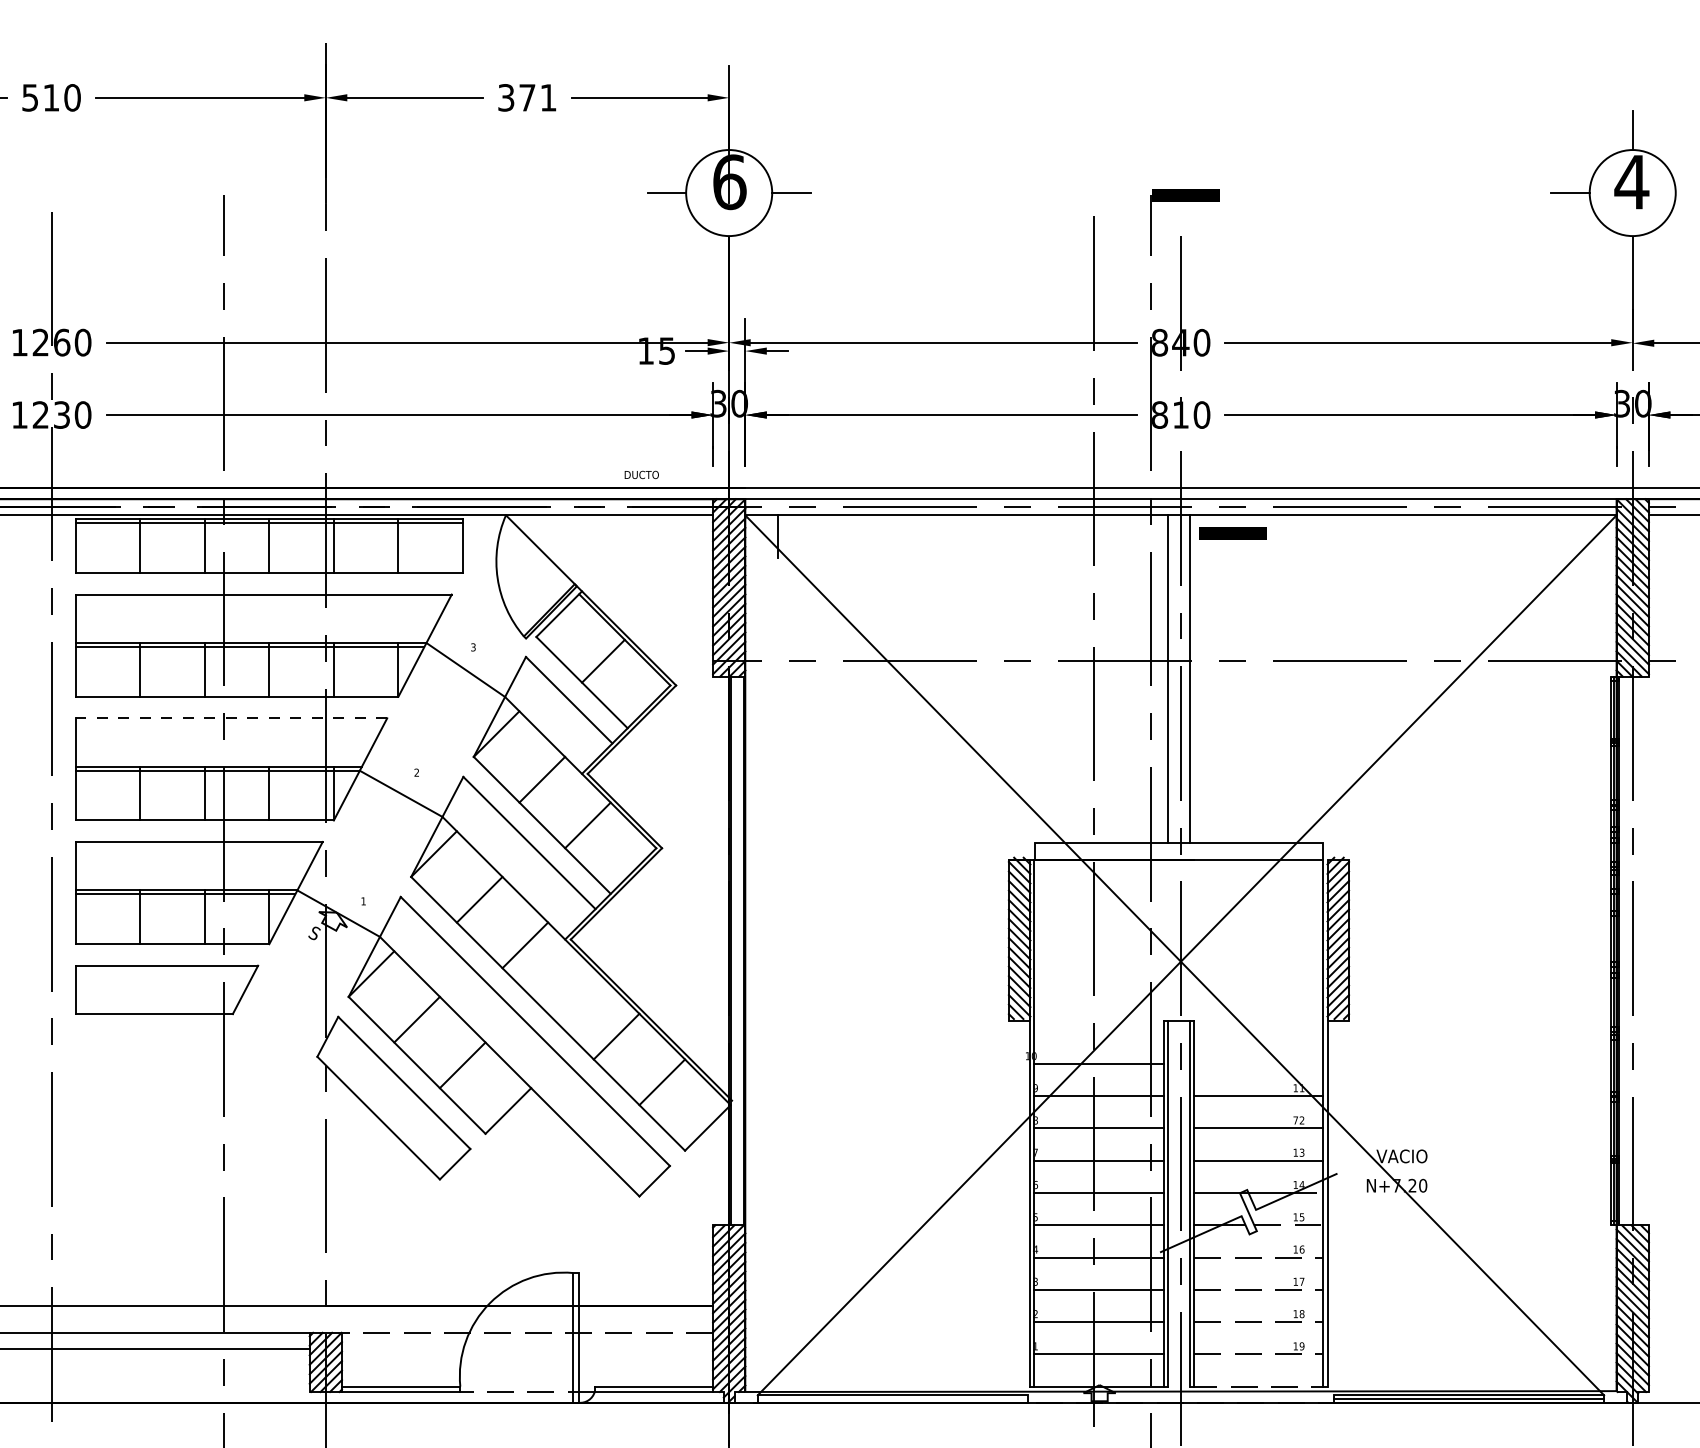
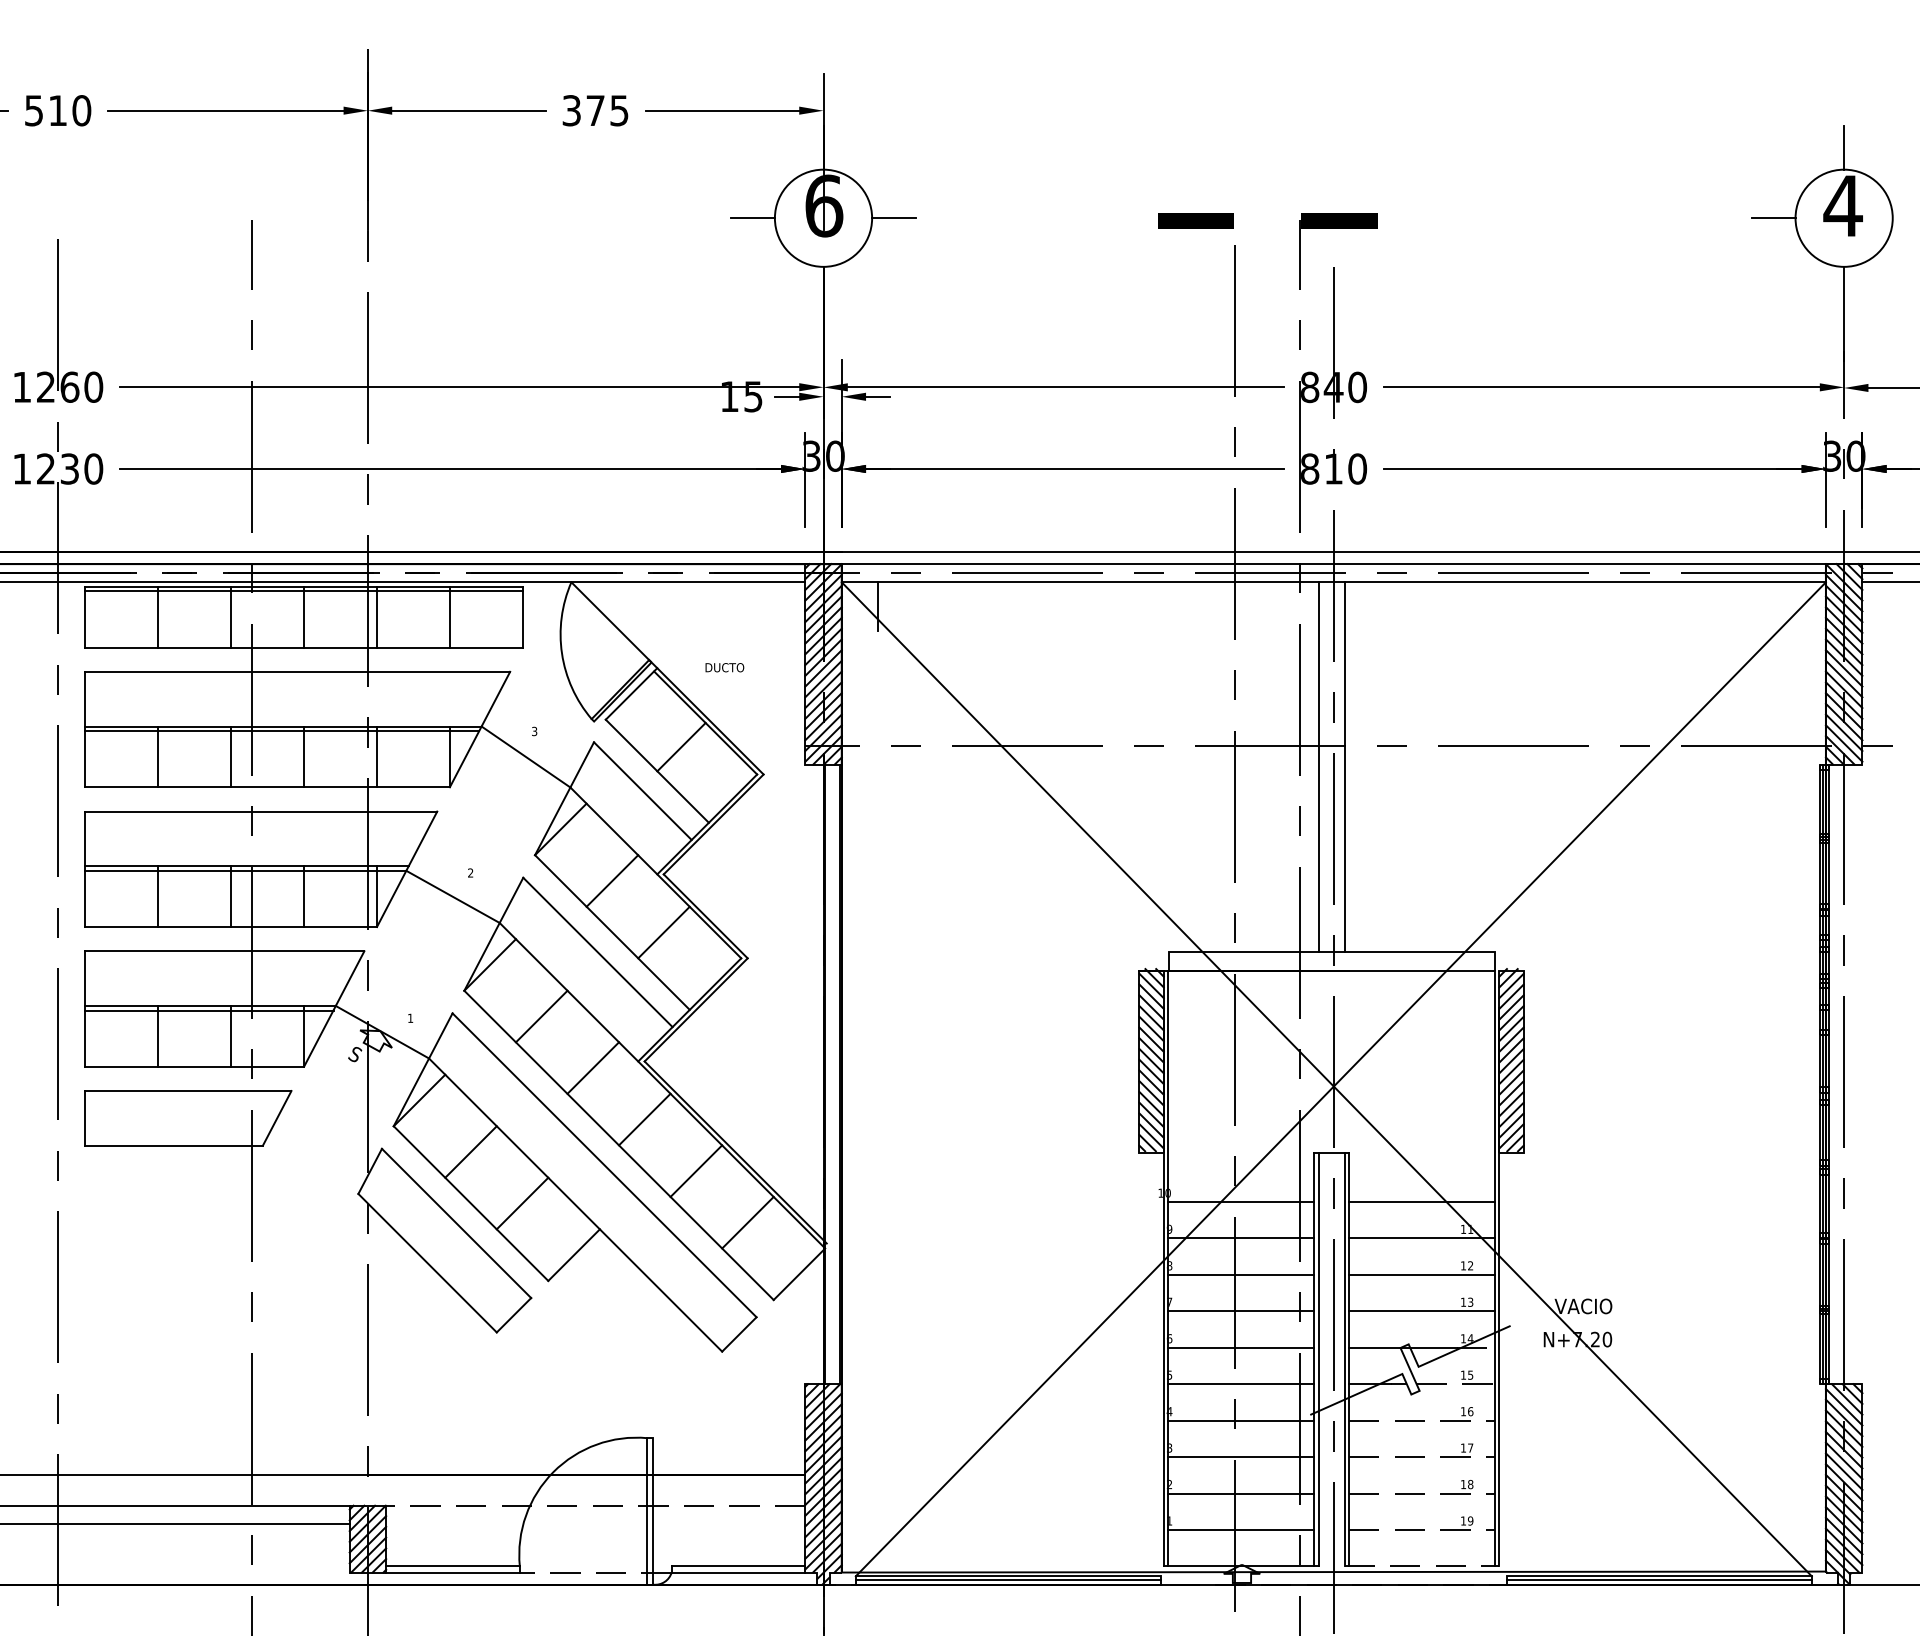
text: (548, 97) -> (619, 110), 371 -> 375
text: (641, 474) -> (724, 667), moved
part: (1232, 533) -> (1195, 220), moved
line: (231, 718) -> (261, 811), dashed -> solid
line: (570, 990) -> (644, 1119), added
line: (1258, 1063) -> (1421, 1201), added
text: (1295, 1120) -> (1463, 1265), 72 -> 12
line: (892, 1399) -> (1007, 1580), added

